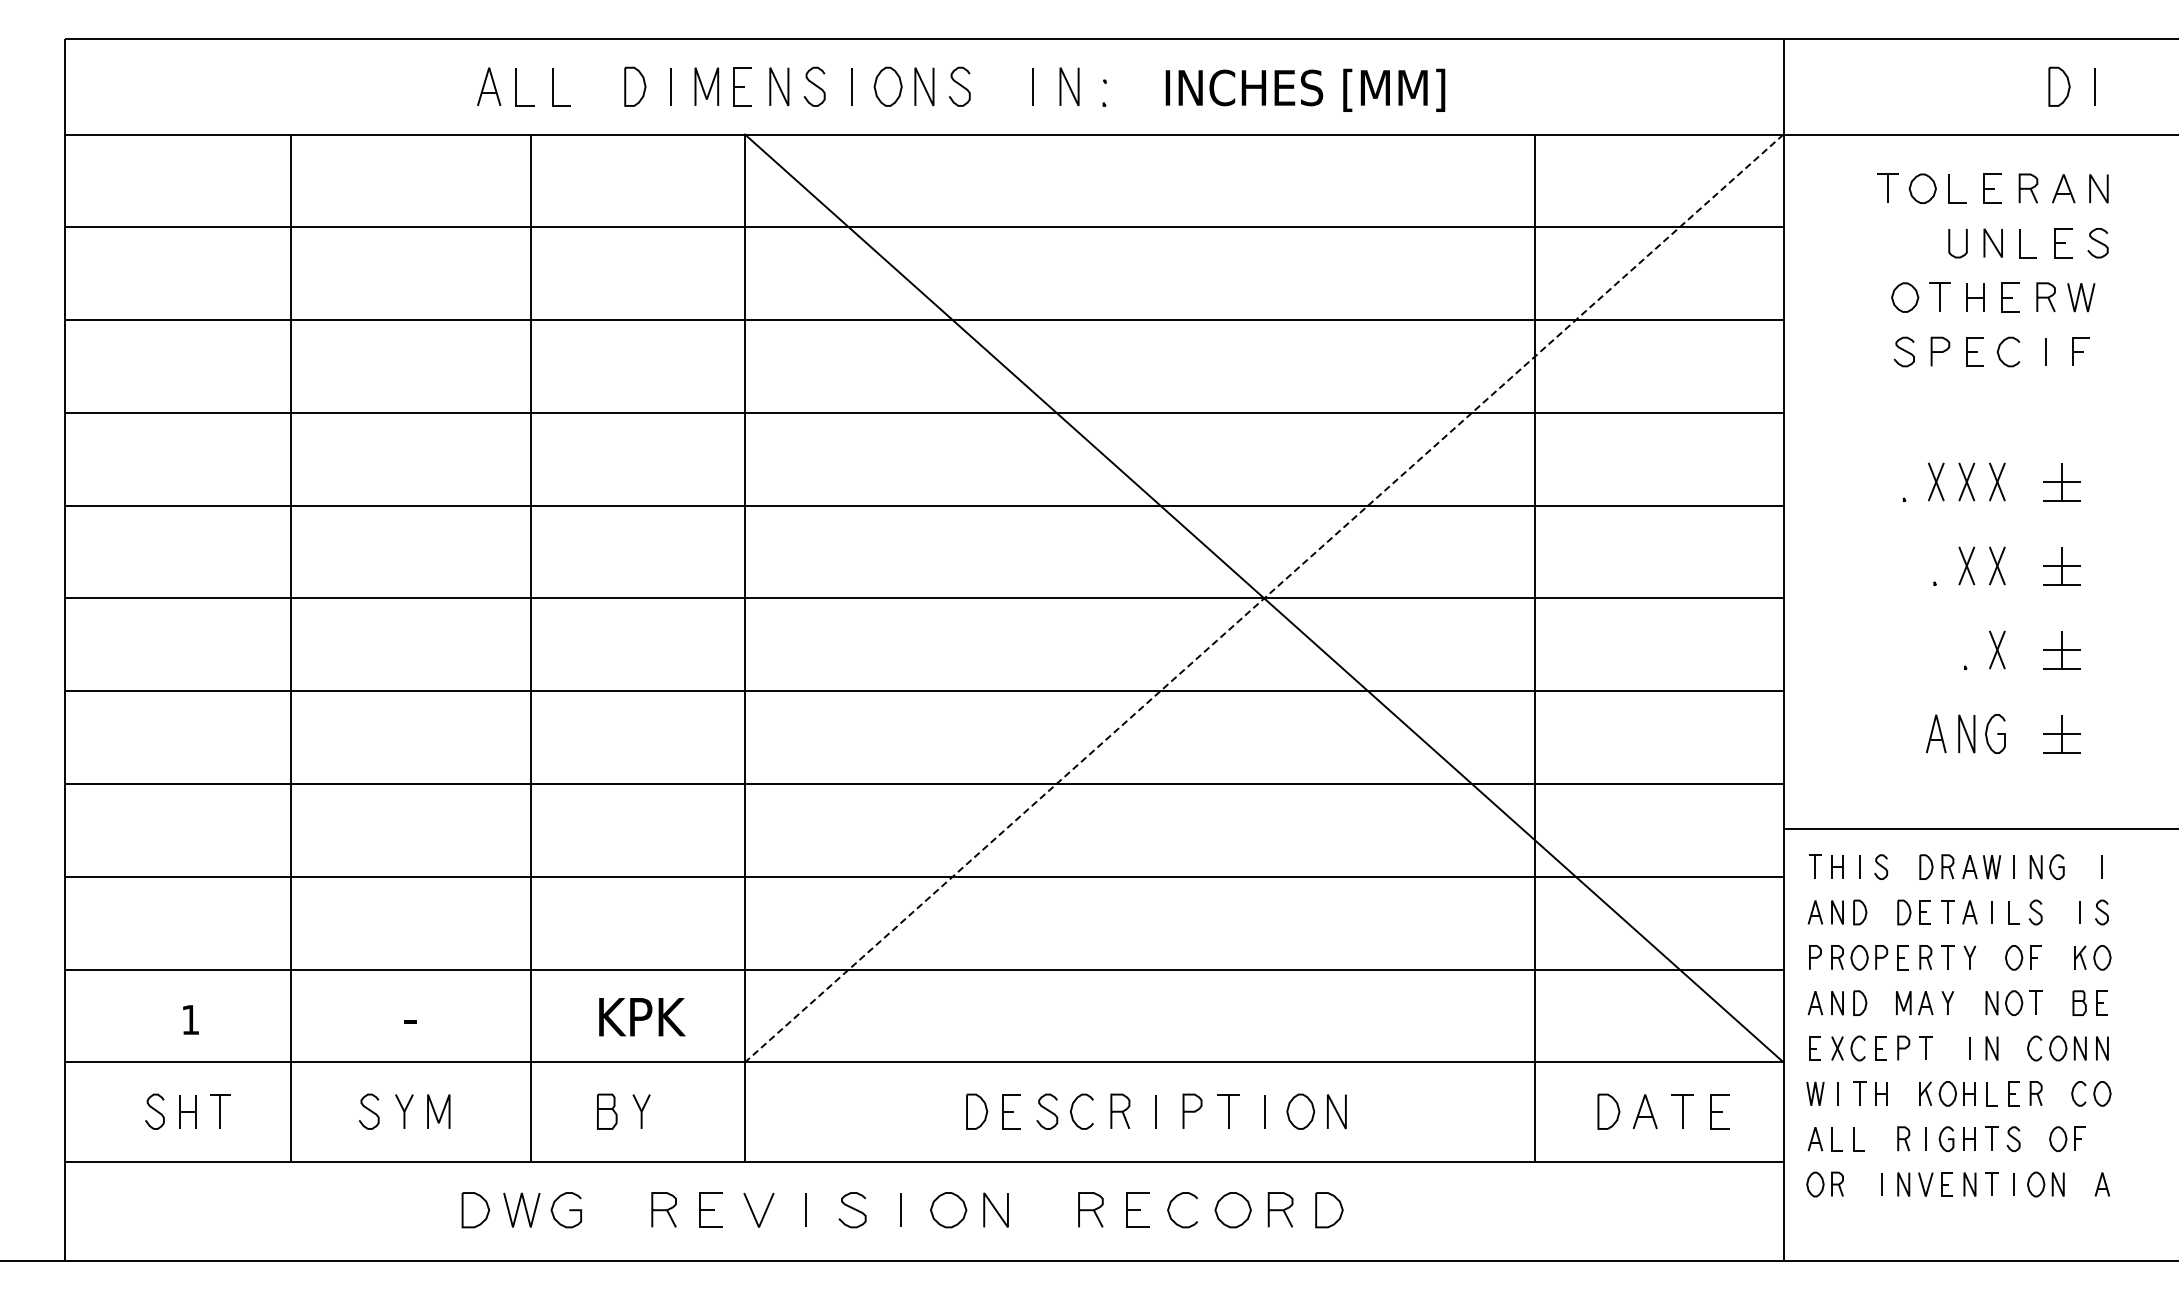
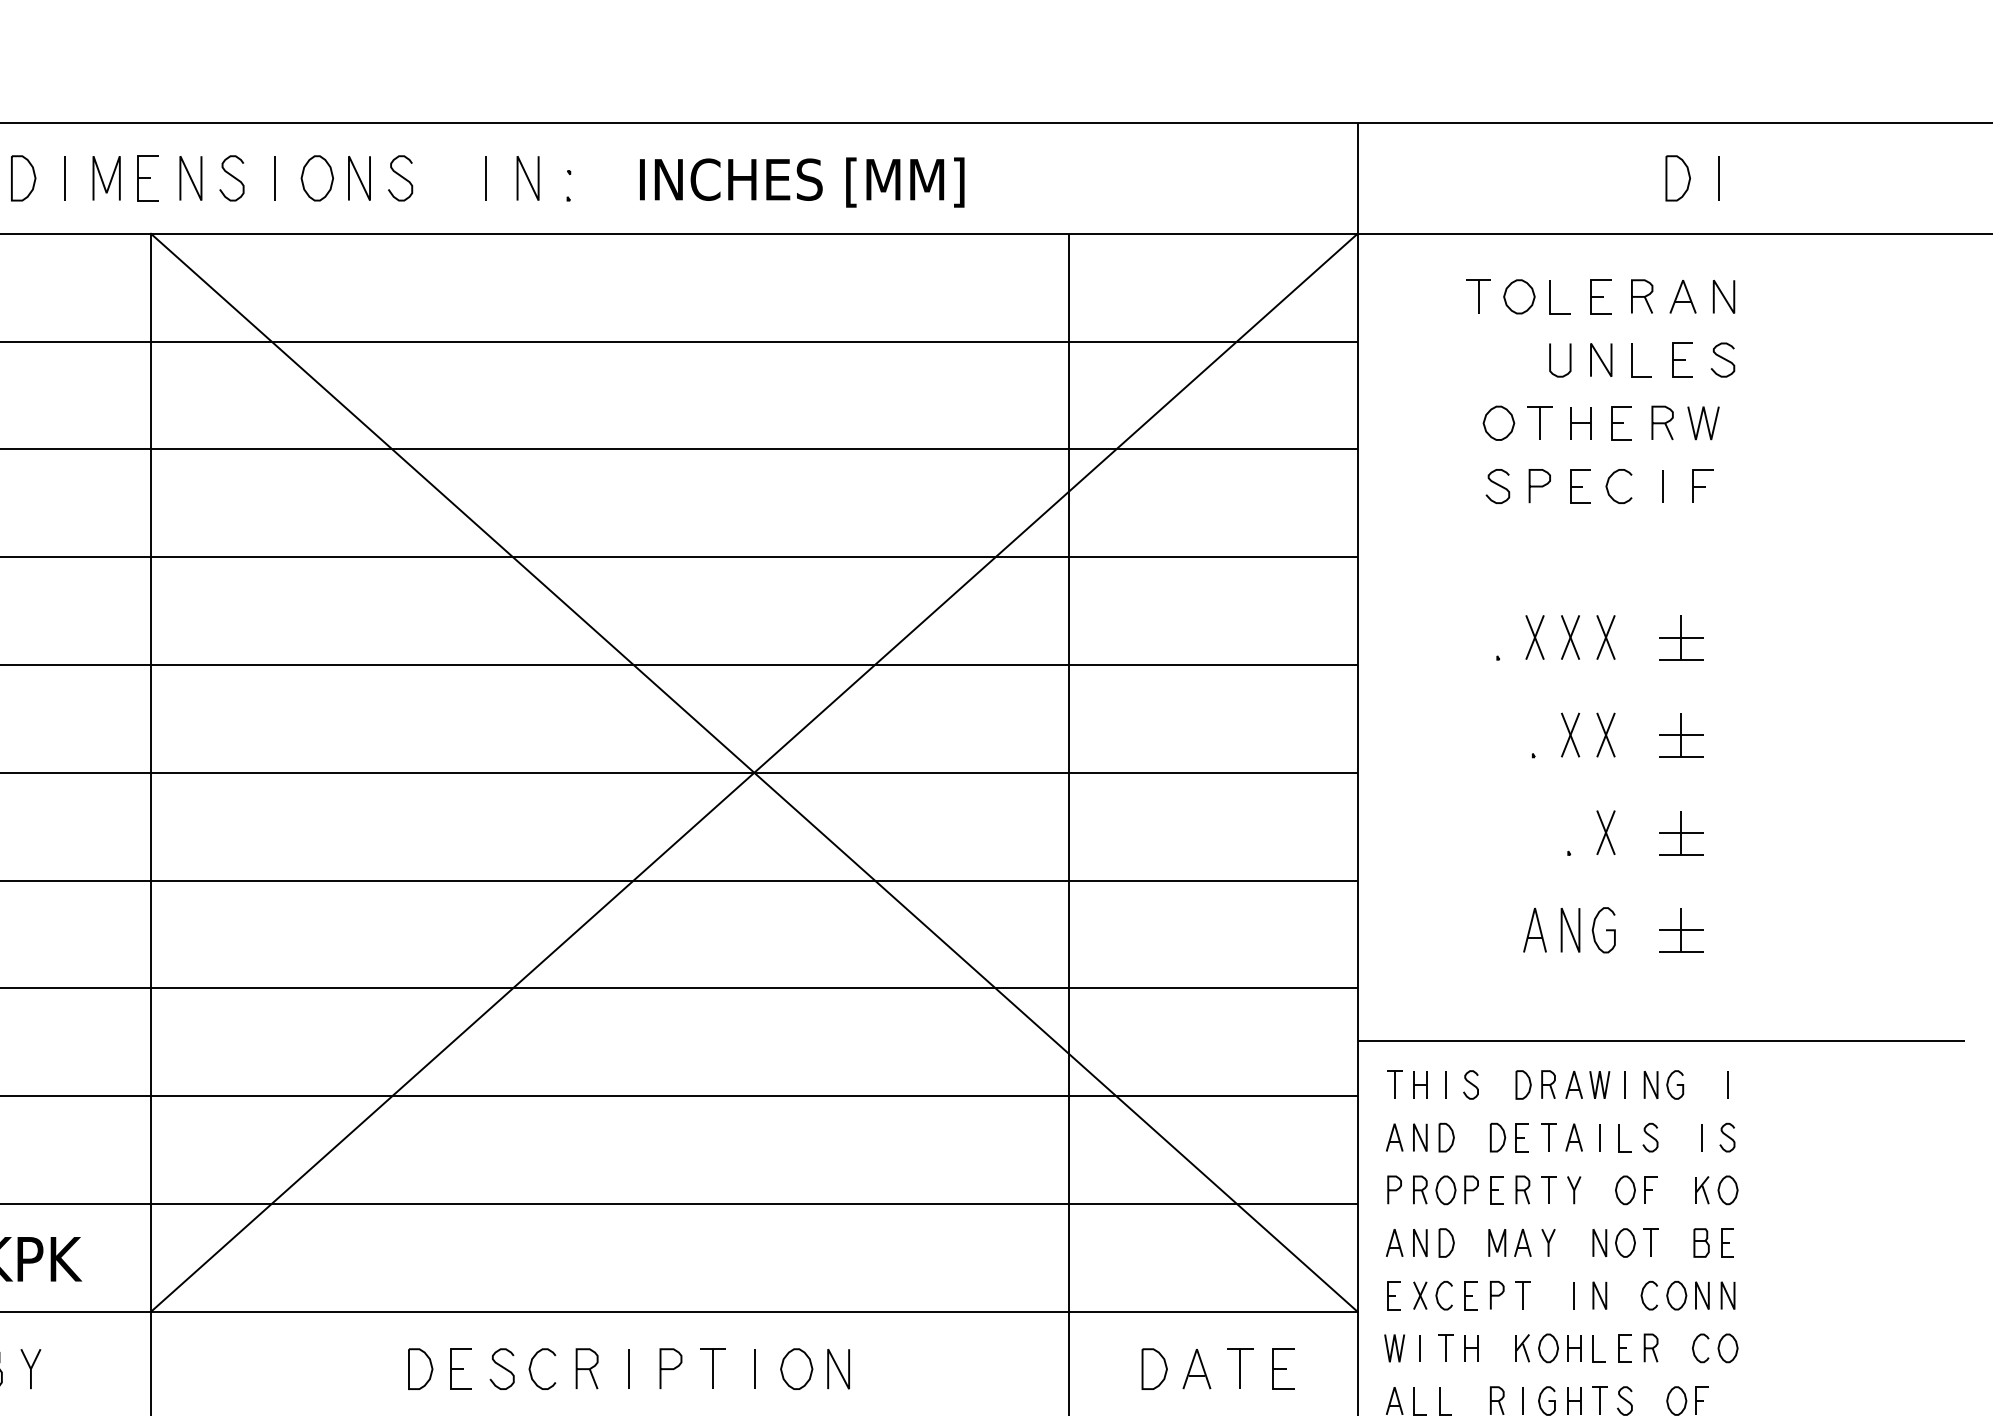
line: (1263, 598) -> (753, 772), dashed -> solid

